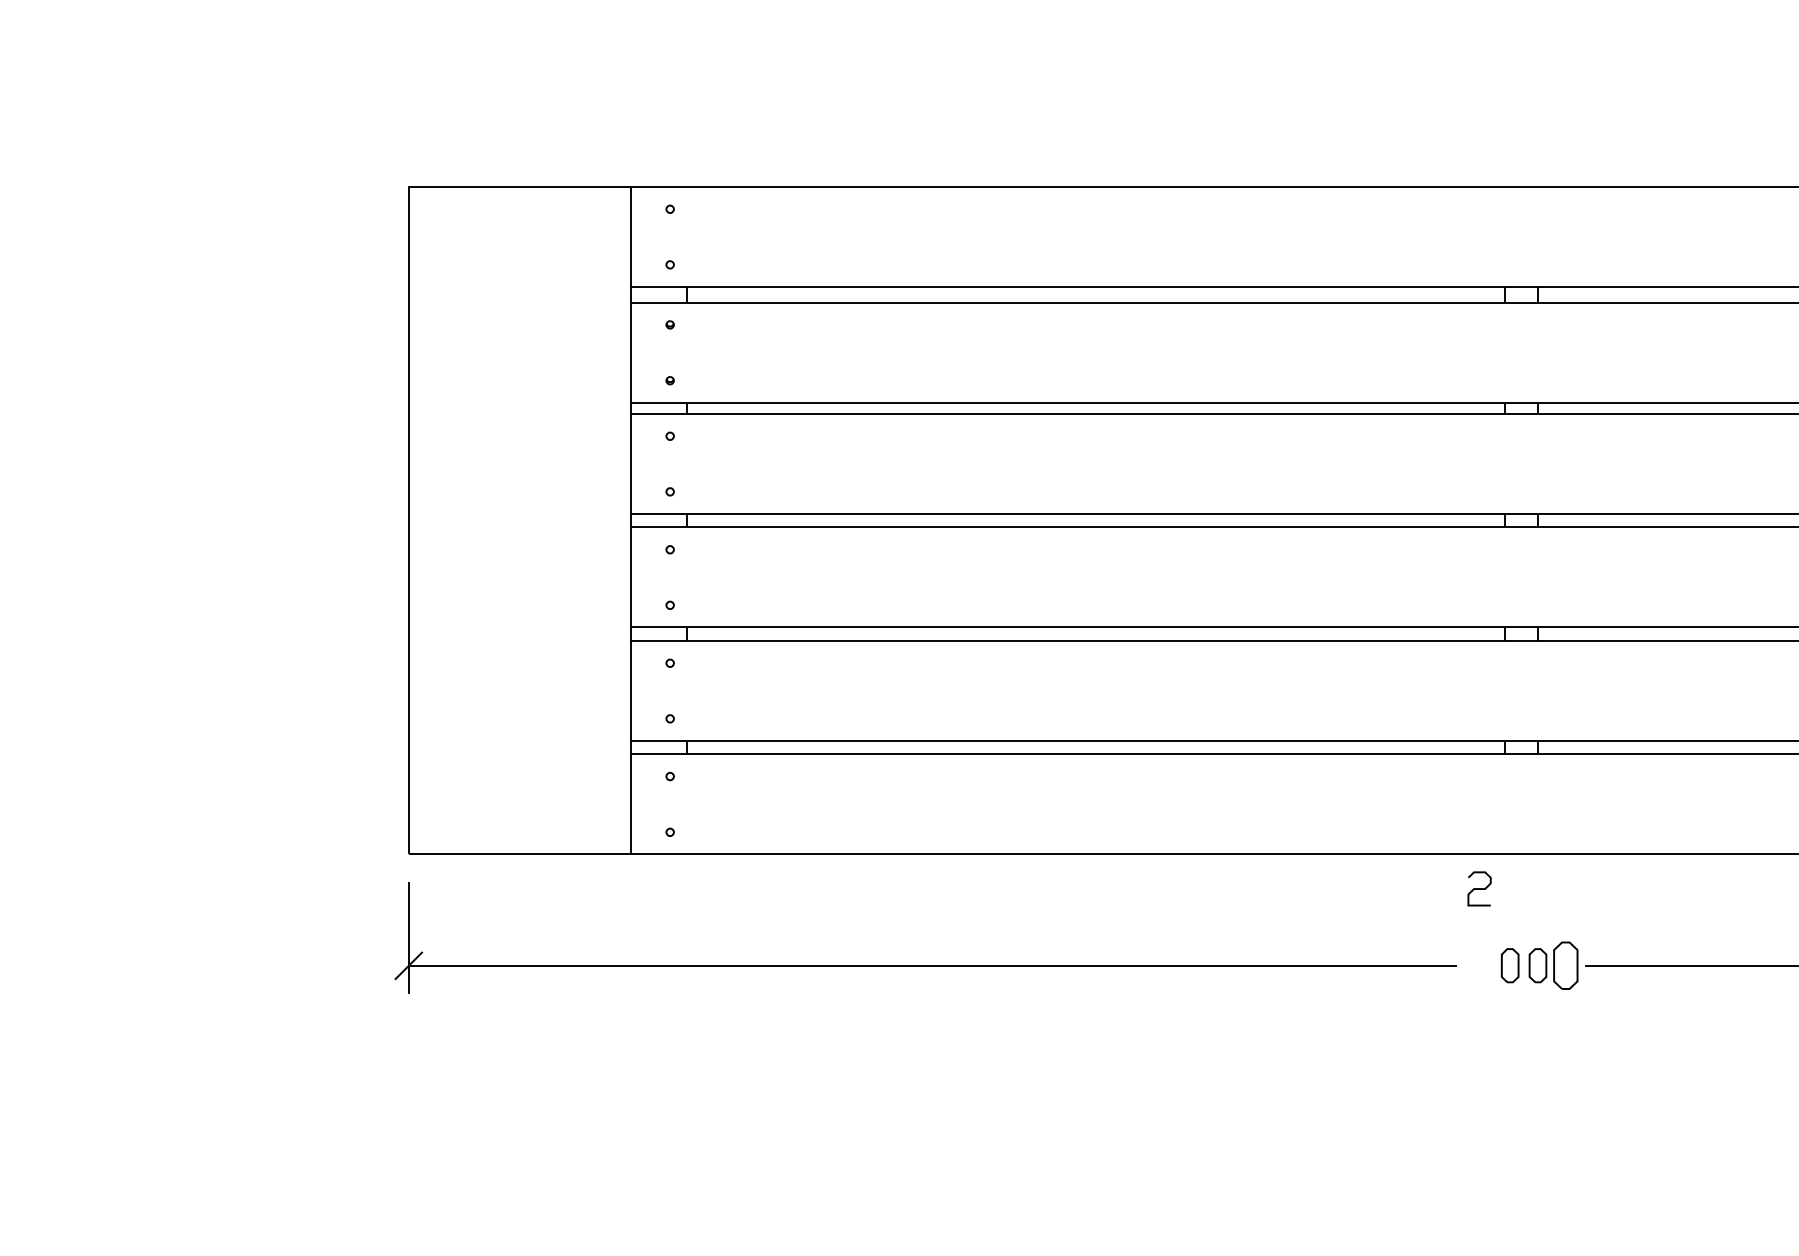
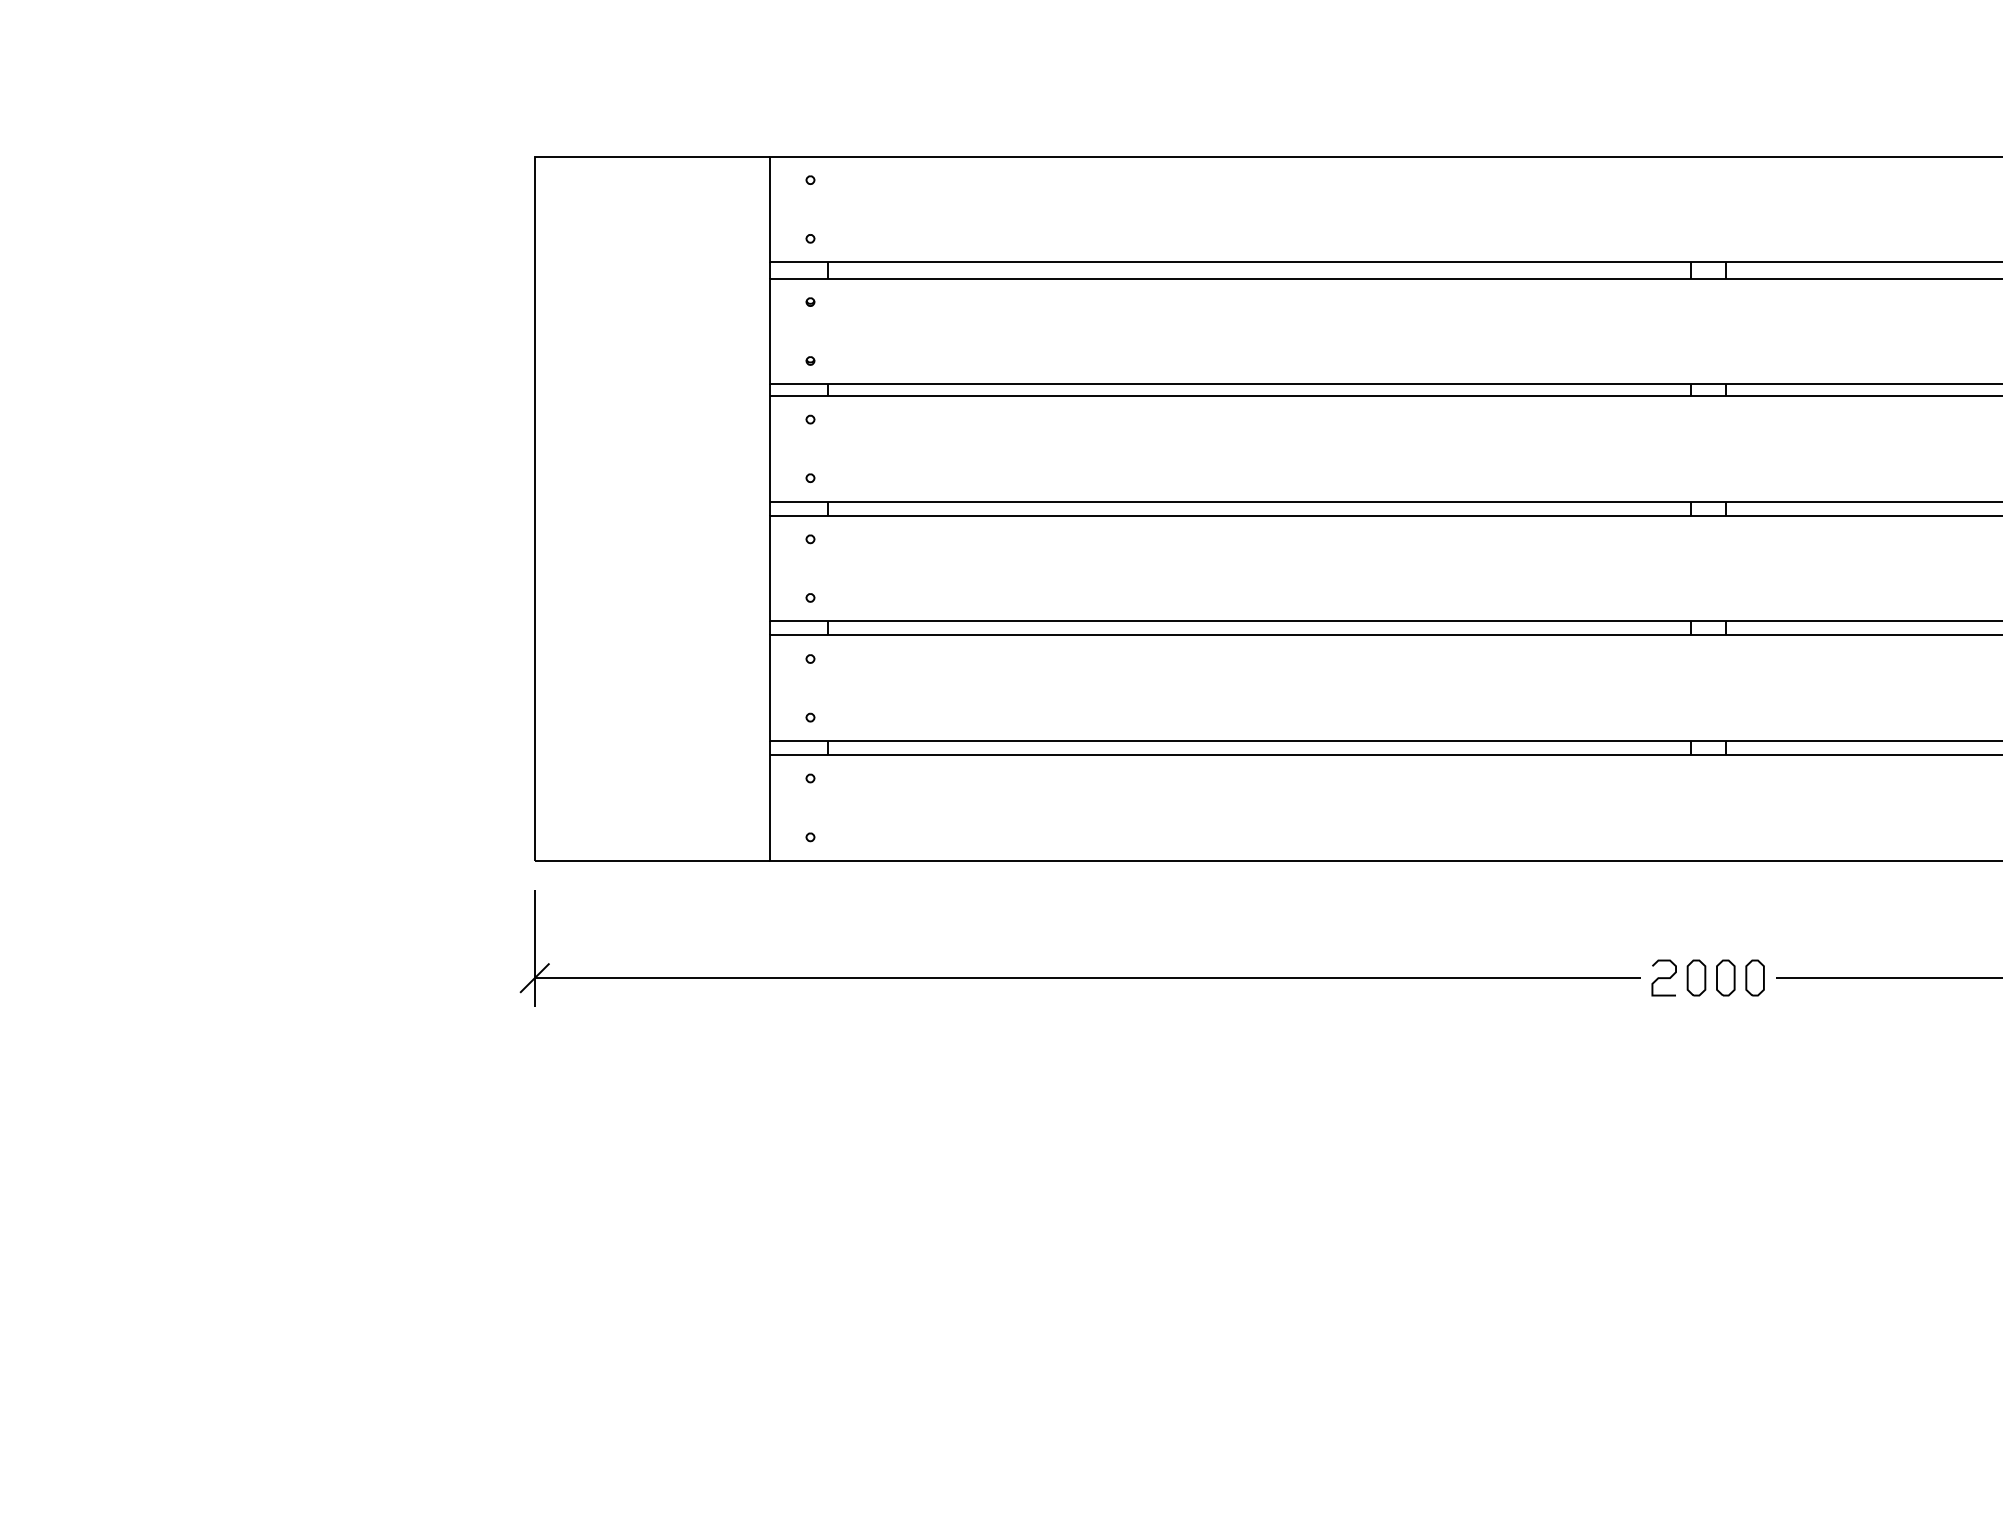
curve: (1478, 888) -> (1663, 977), moved
part: (1565, 965) -> (1754, 977), size x0.71

